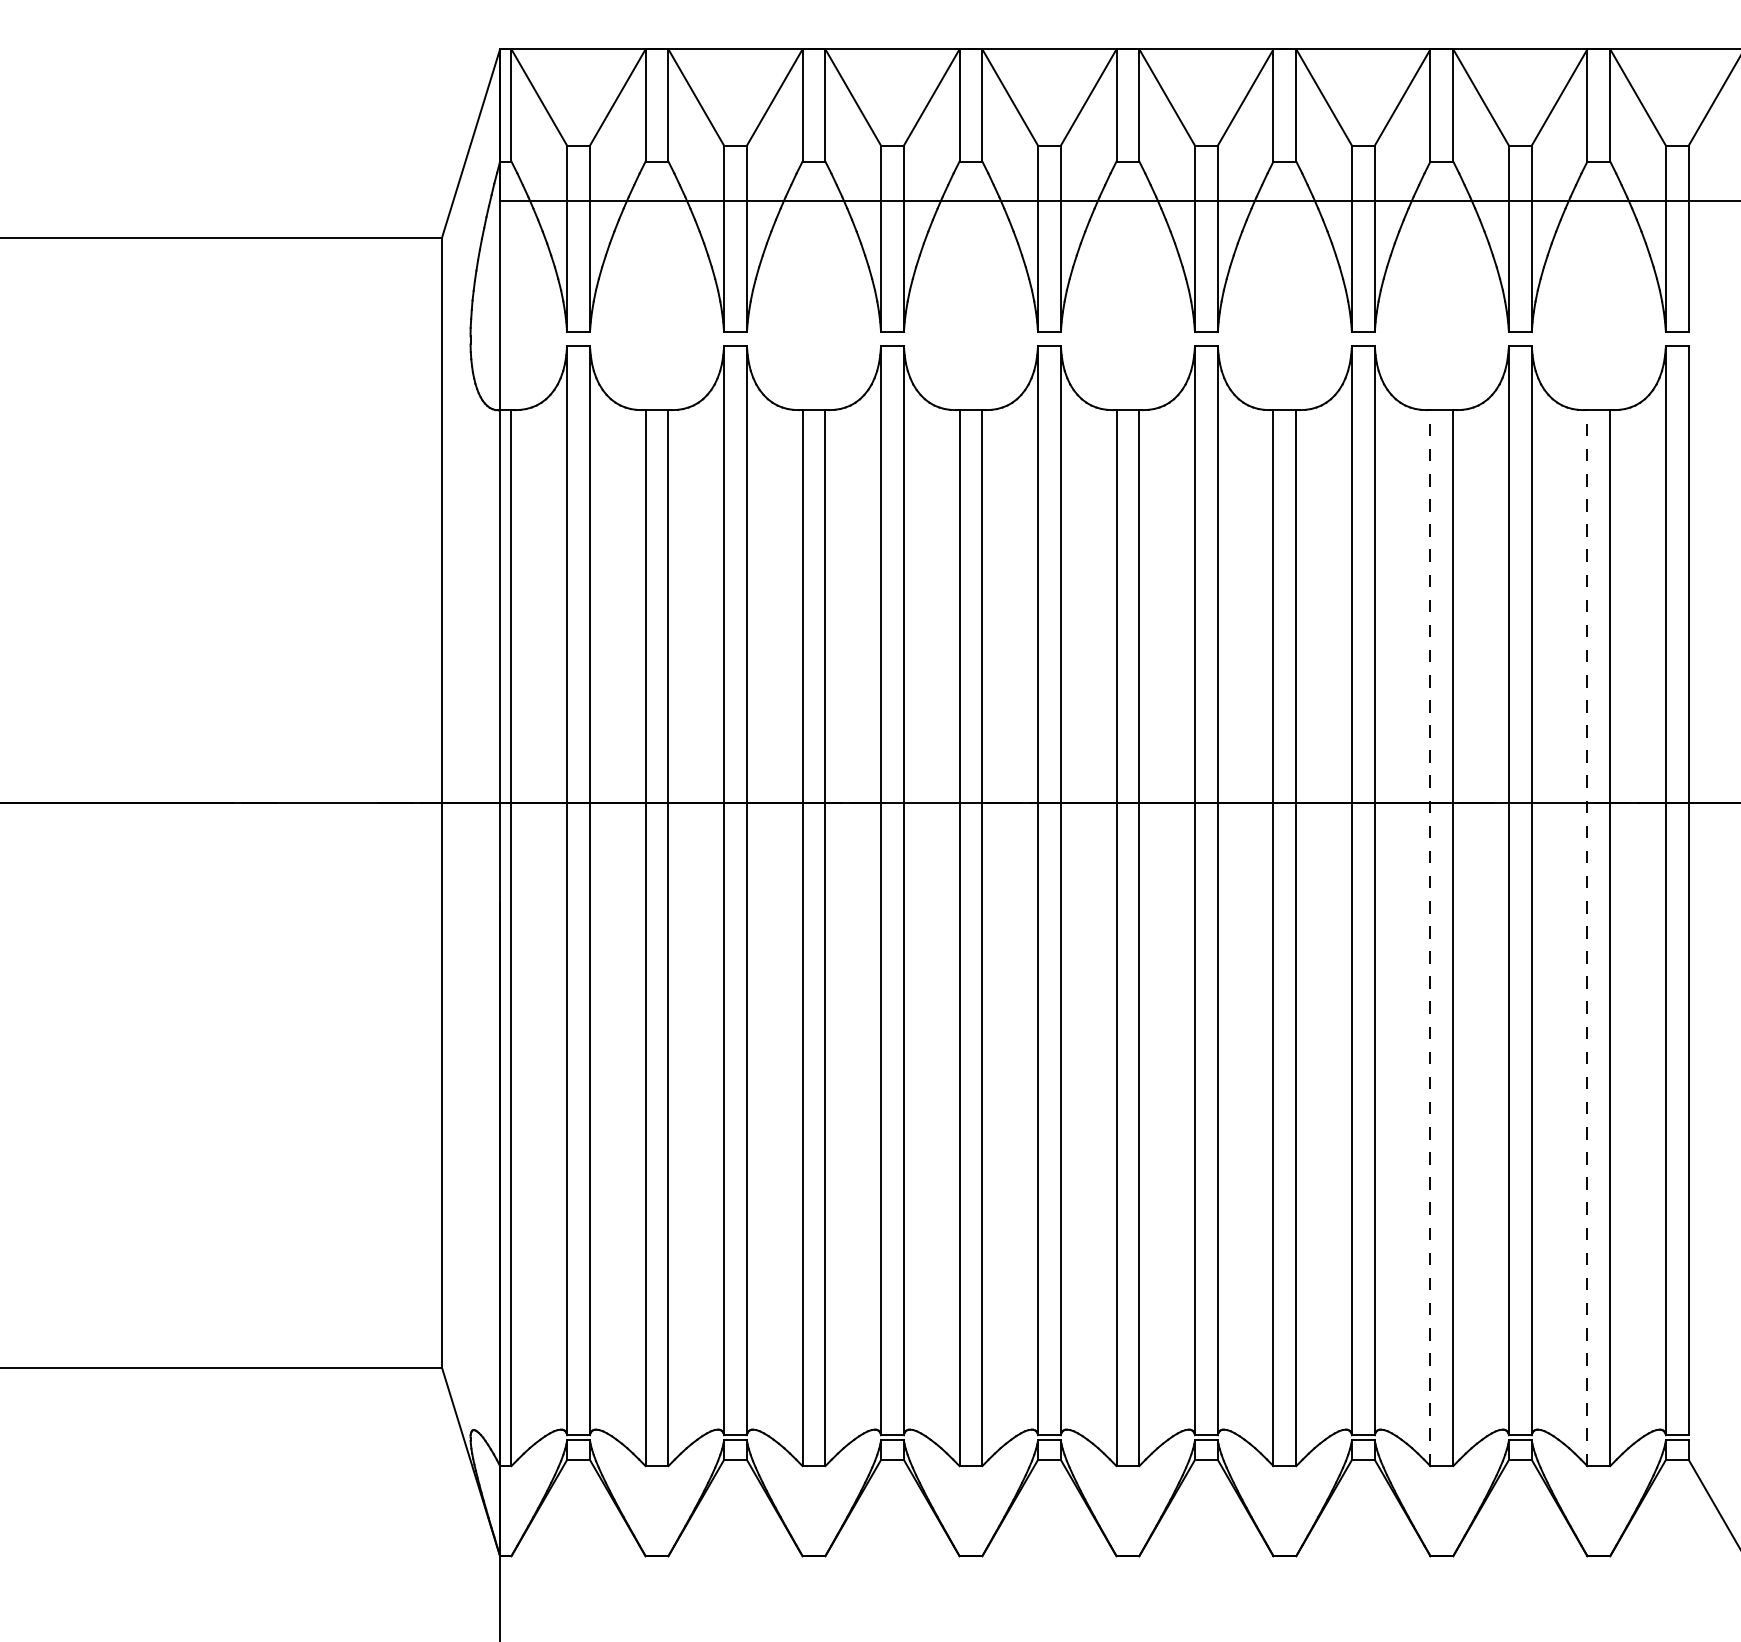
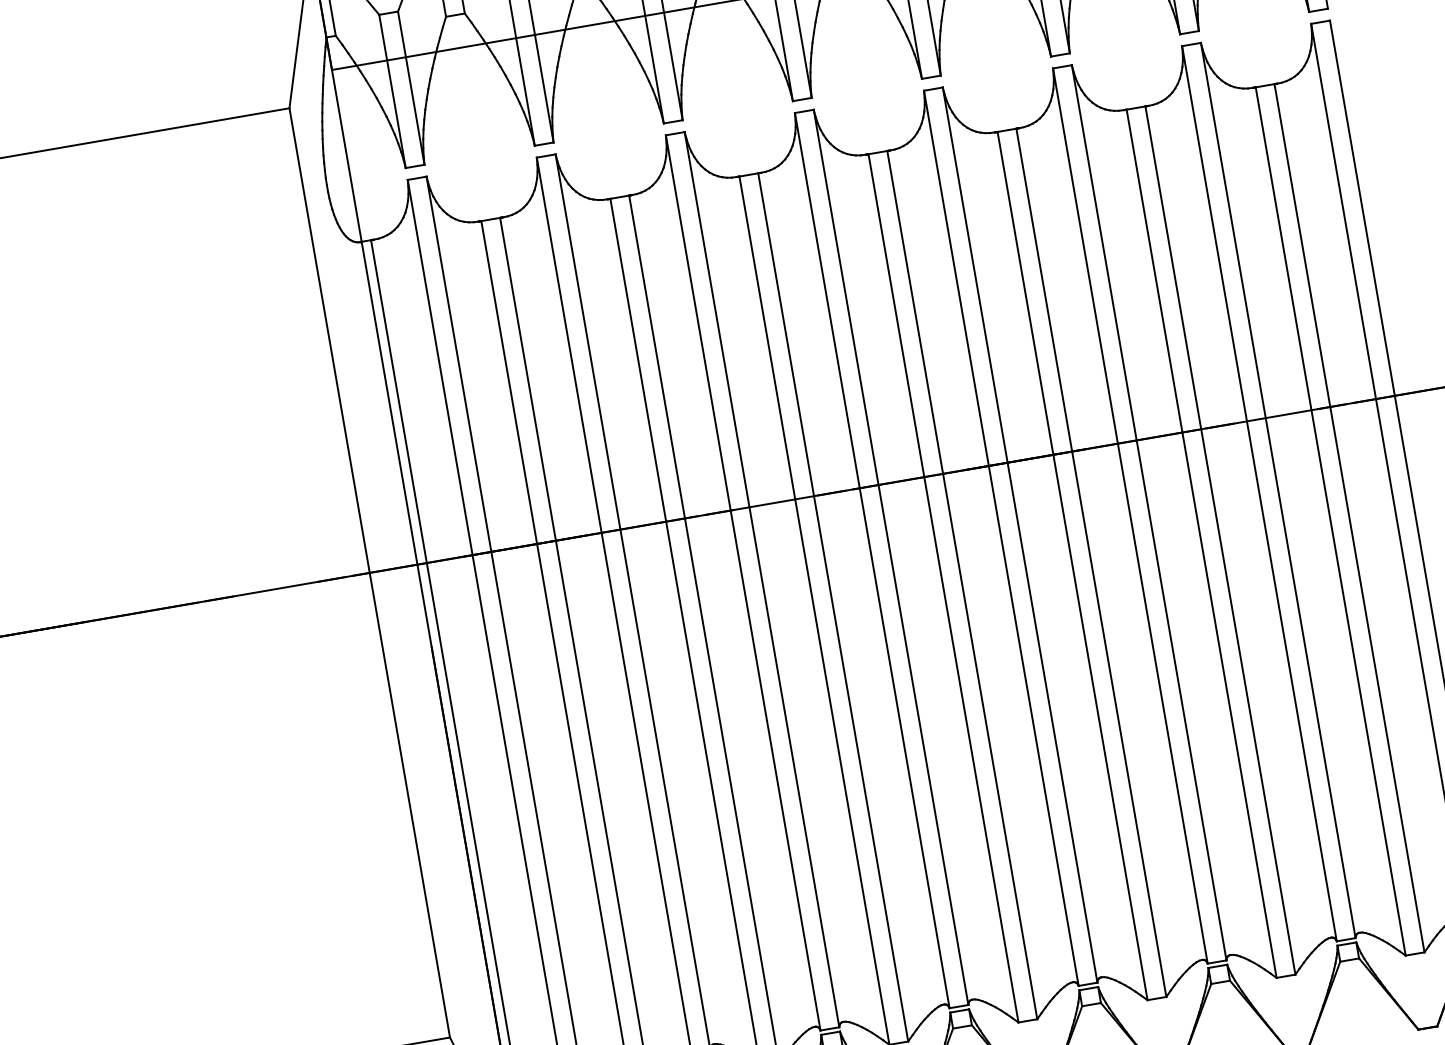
line: (1430, 938) -> (1201, 544), dashed -> solid
line: (1587, 938) -> (1330, 521), dashed -> solid

